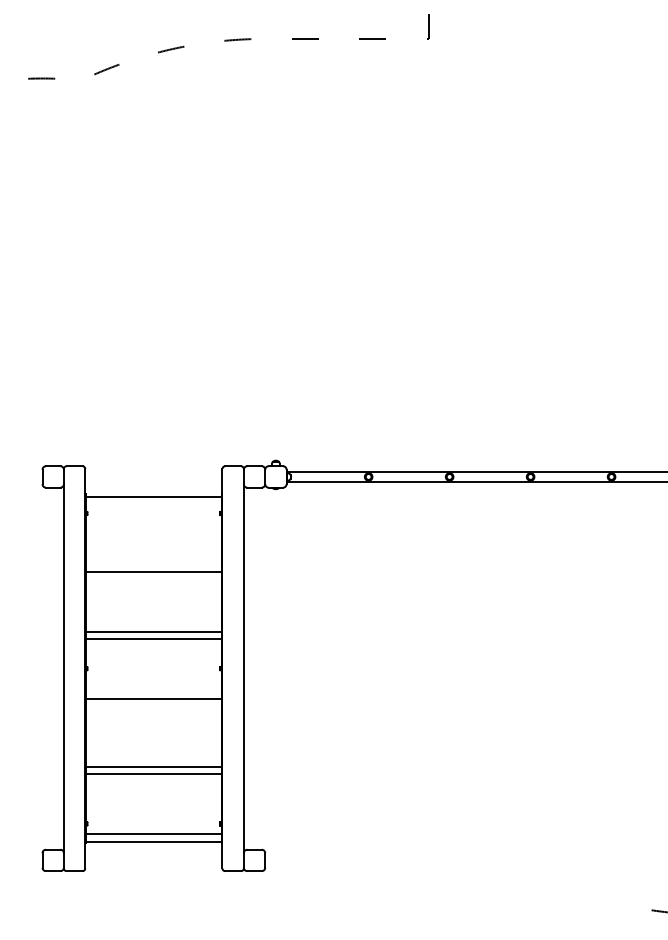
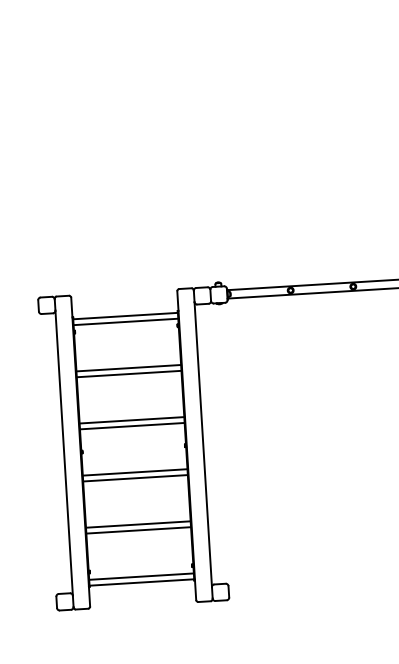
line: (153, 504) -> (125, 321), added
line: (153, 564) -> (128, 368), added
line: (153, 706) -> (135, 478), added

